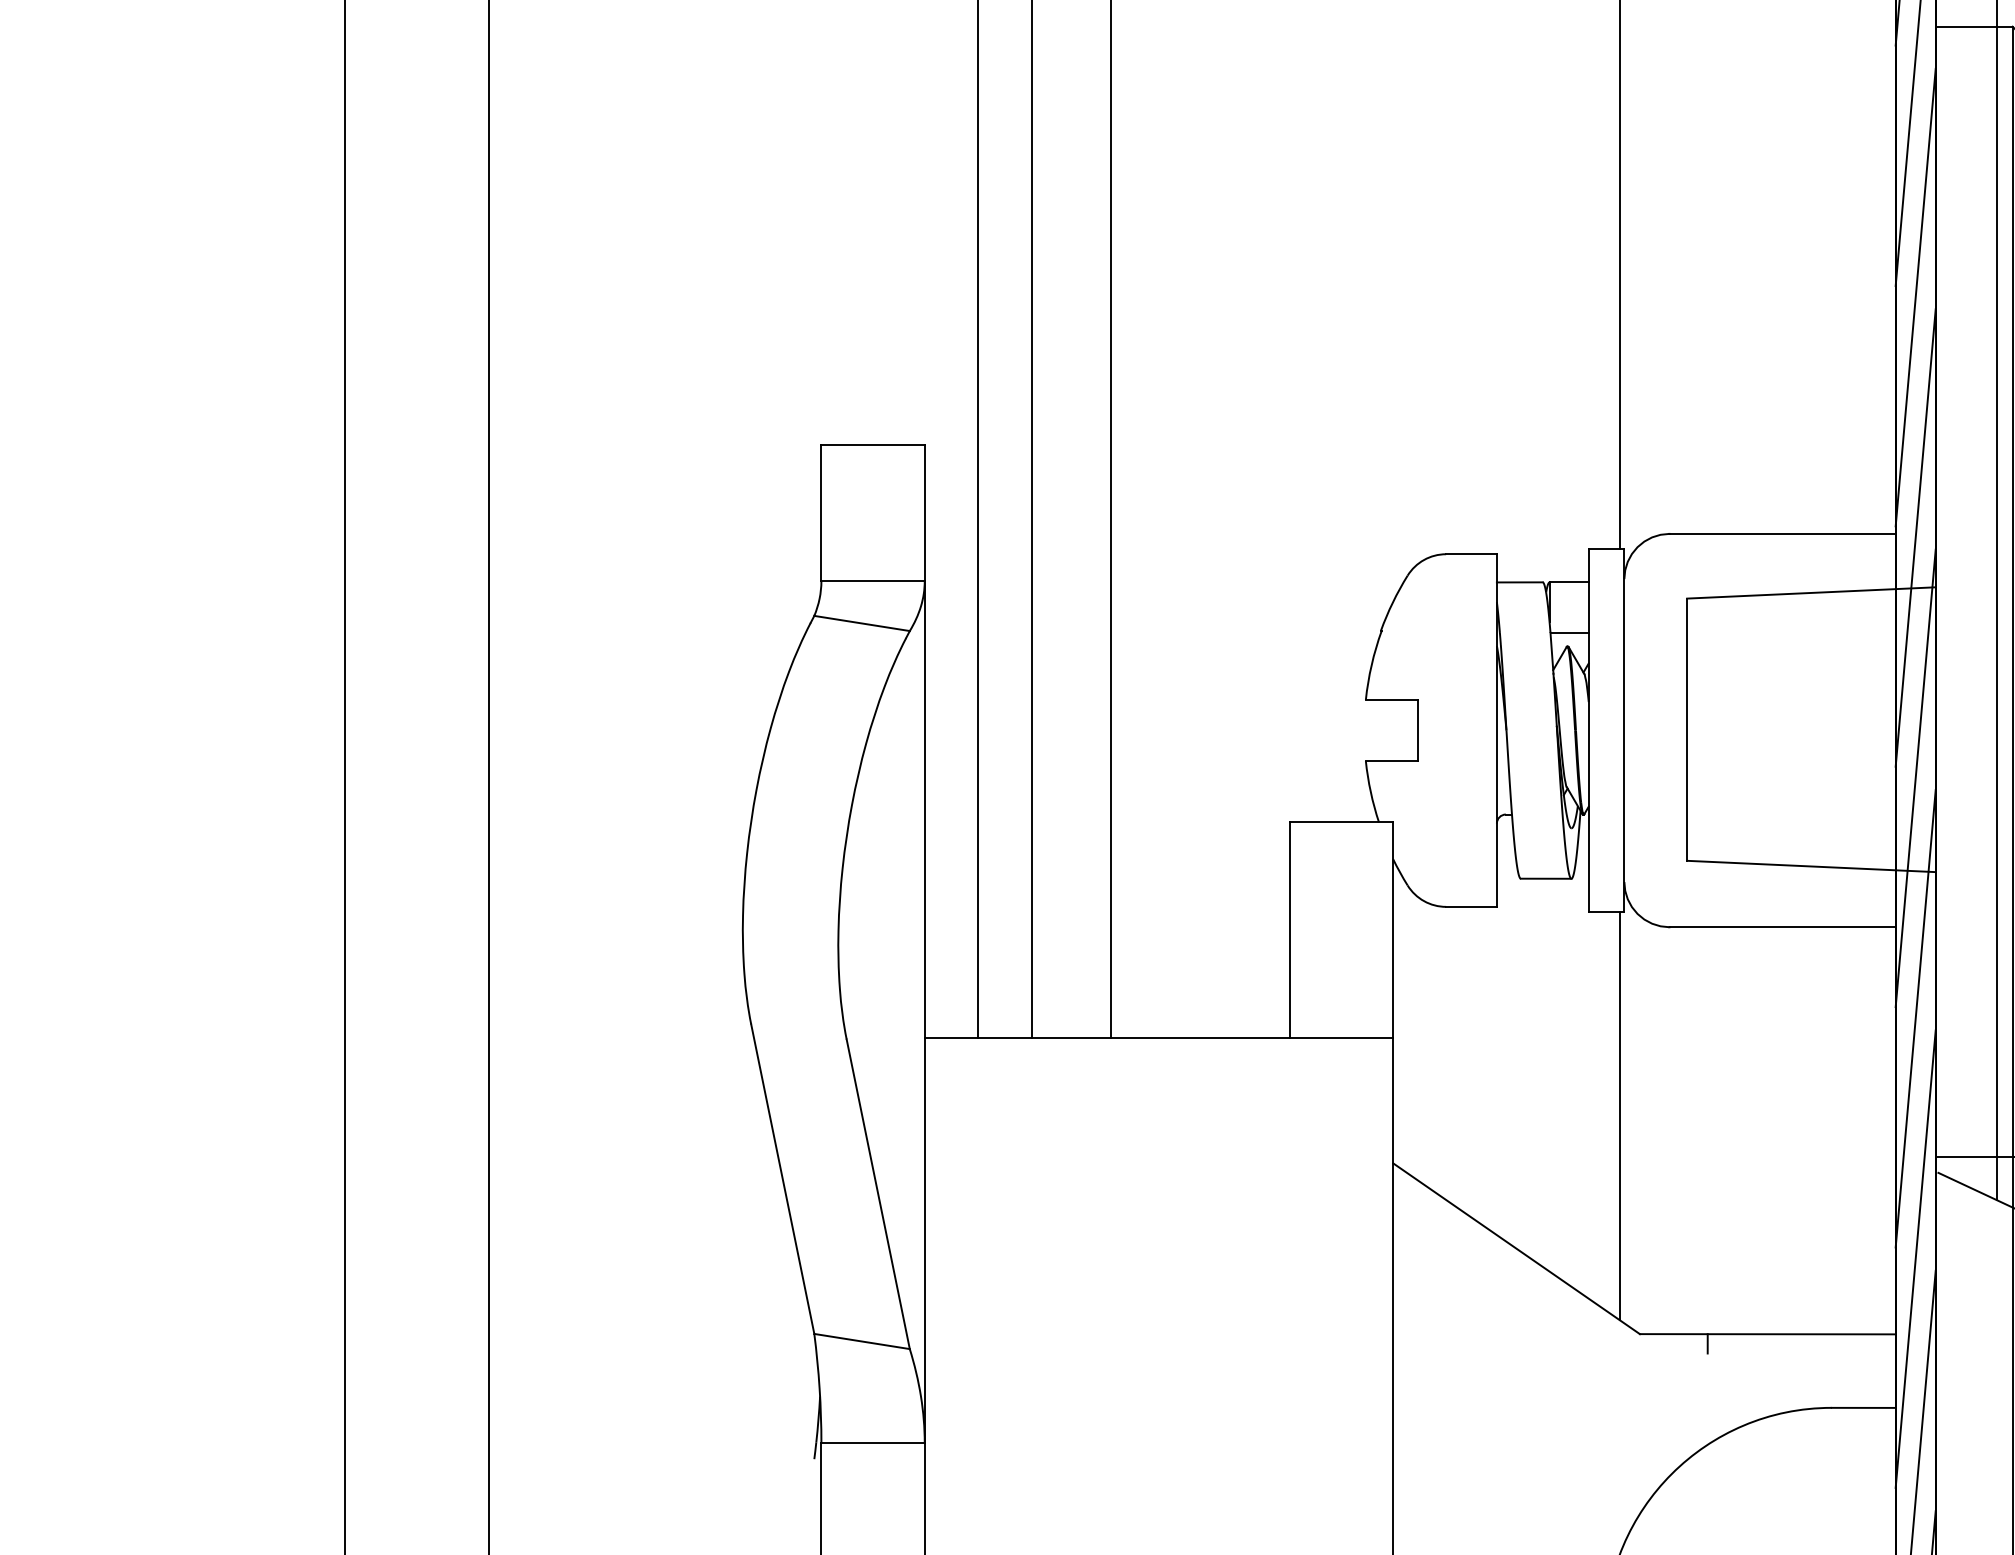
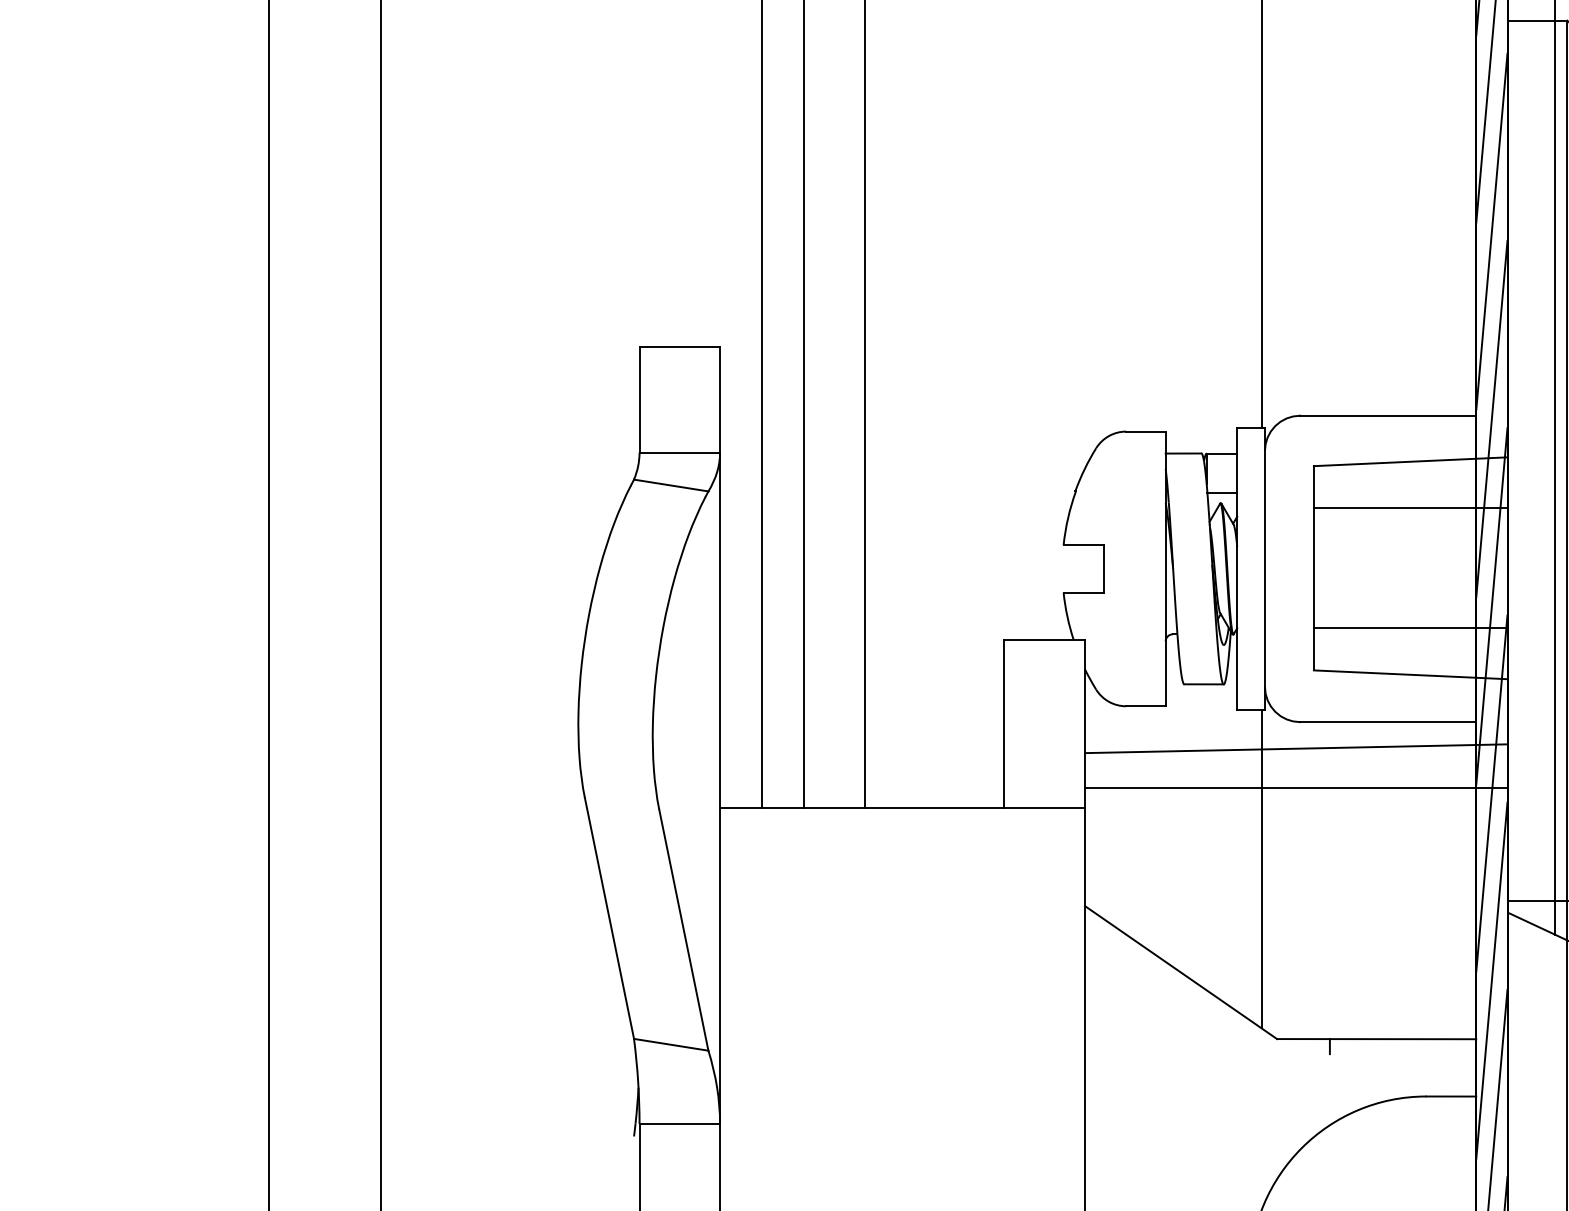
line: (1811, 652) -> (1410, 508), added
line: (1811, 806) -> (1410, 628), added
line: (1664, 961) -> (1296, 748), added
line: (1664, 1012) -> (1296, 788), added

